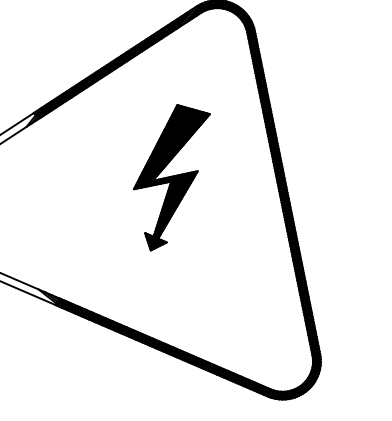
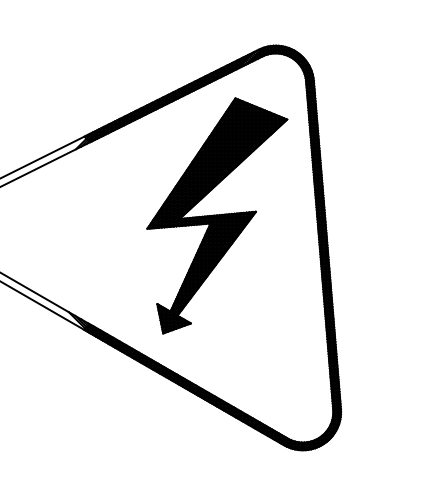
part: (174, 176) -> (217, 215), size x1.67

